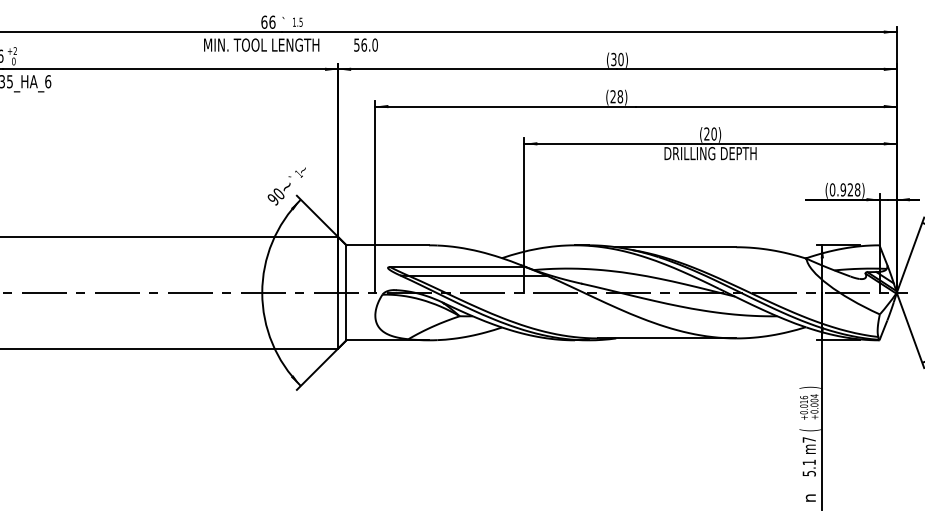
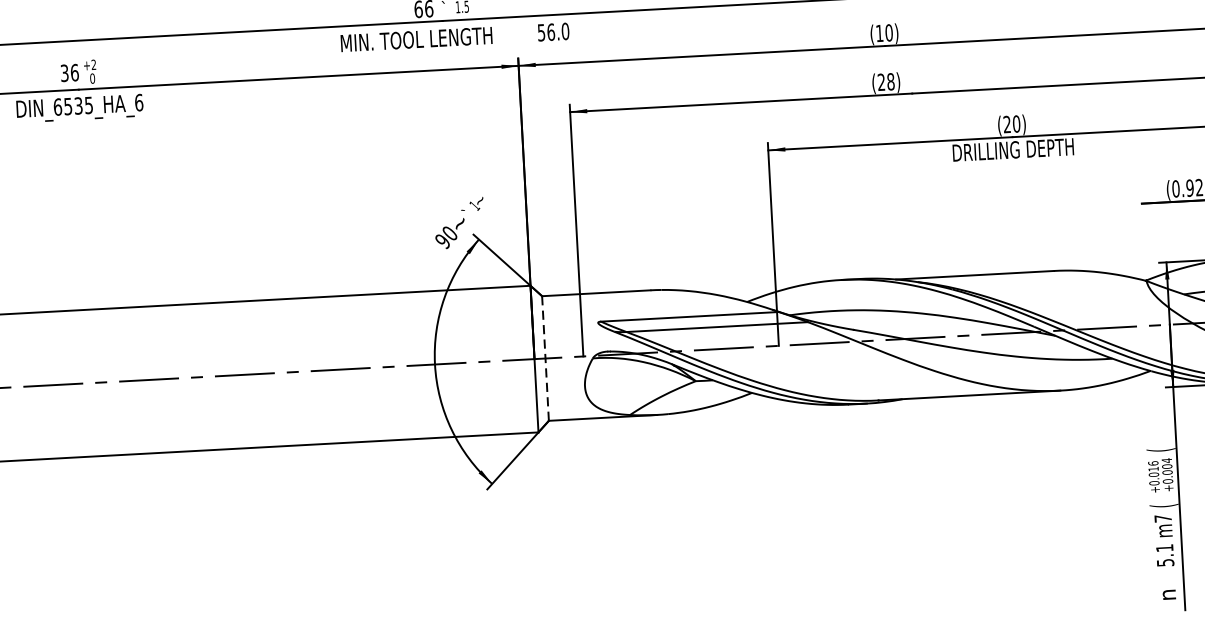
text: (613, 59) -> (879, 33), (30) -> (10)
line: (346, 292) -> (545, 358), solid -> dashed
text: (809, 387) -> (1159, 449), ) -> (

